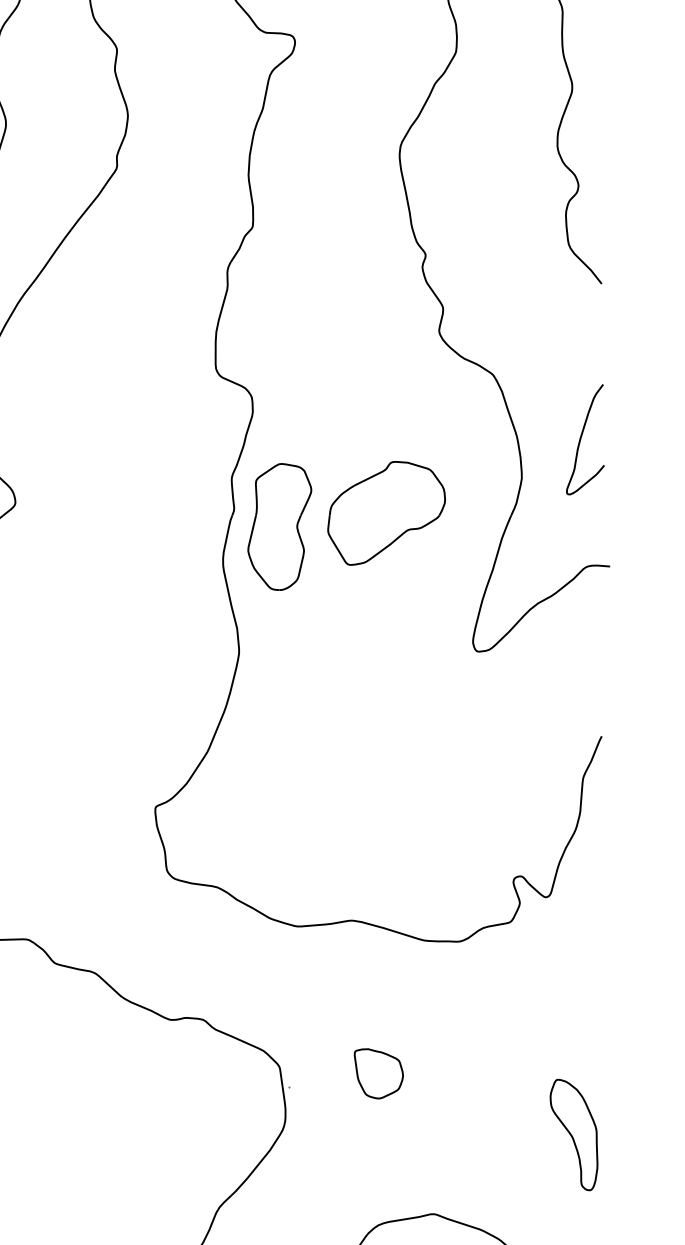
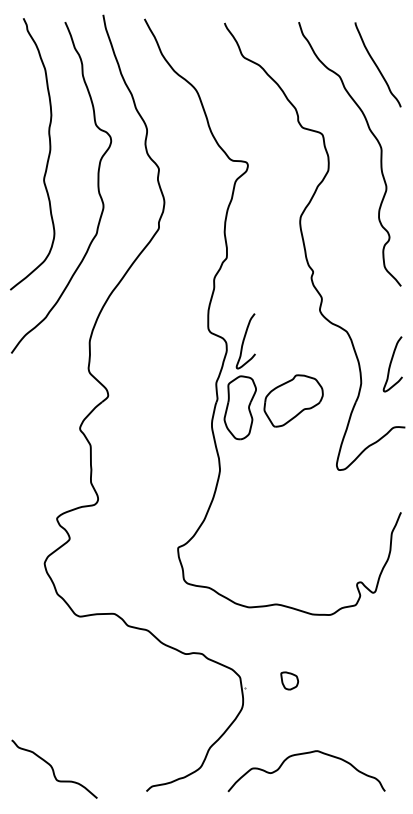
curve: (288, 394) -> (244, 341), added
part: (378, 1072) -> (289, 680), size x0.7
part: (572, 1134) -> (386, 711), removed

